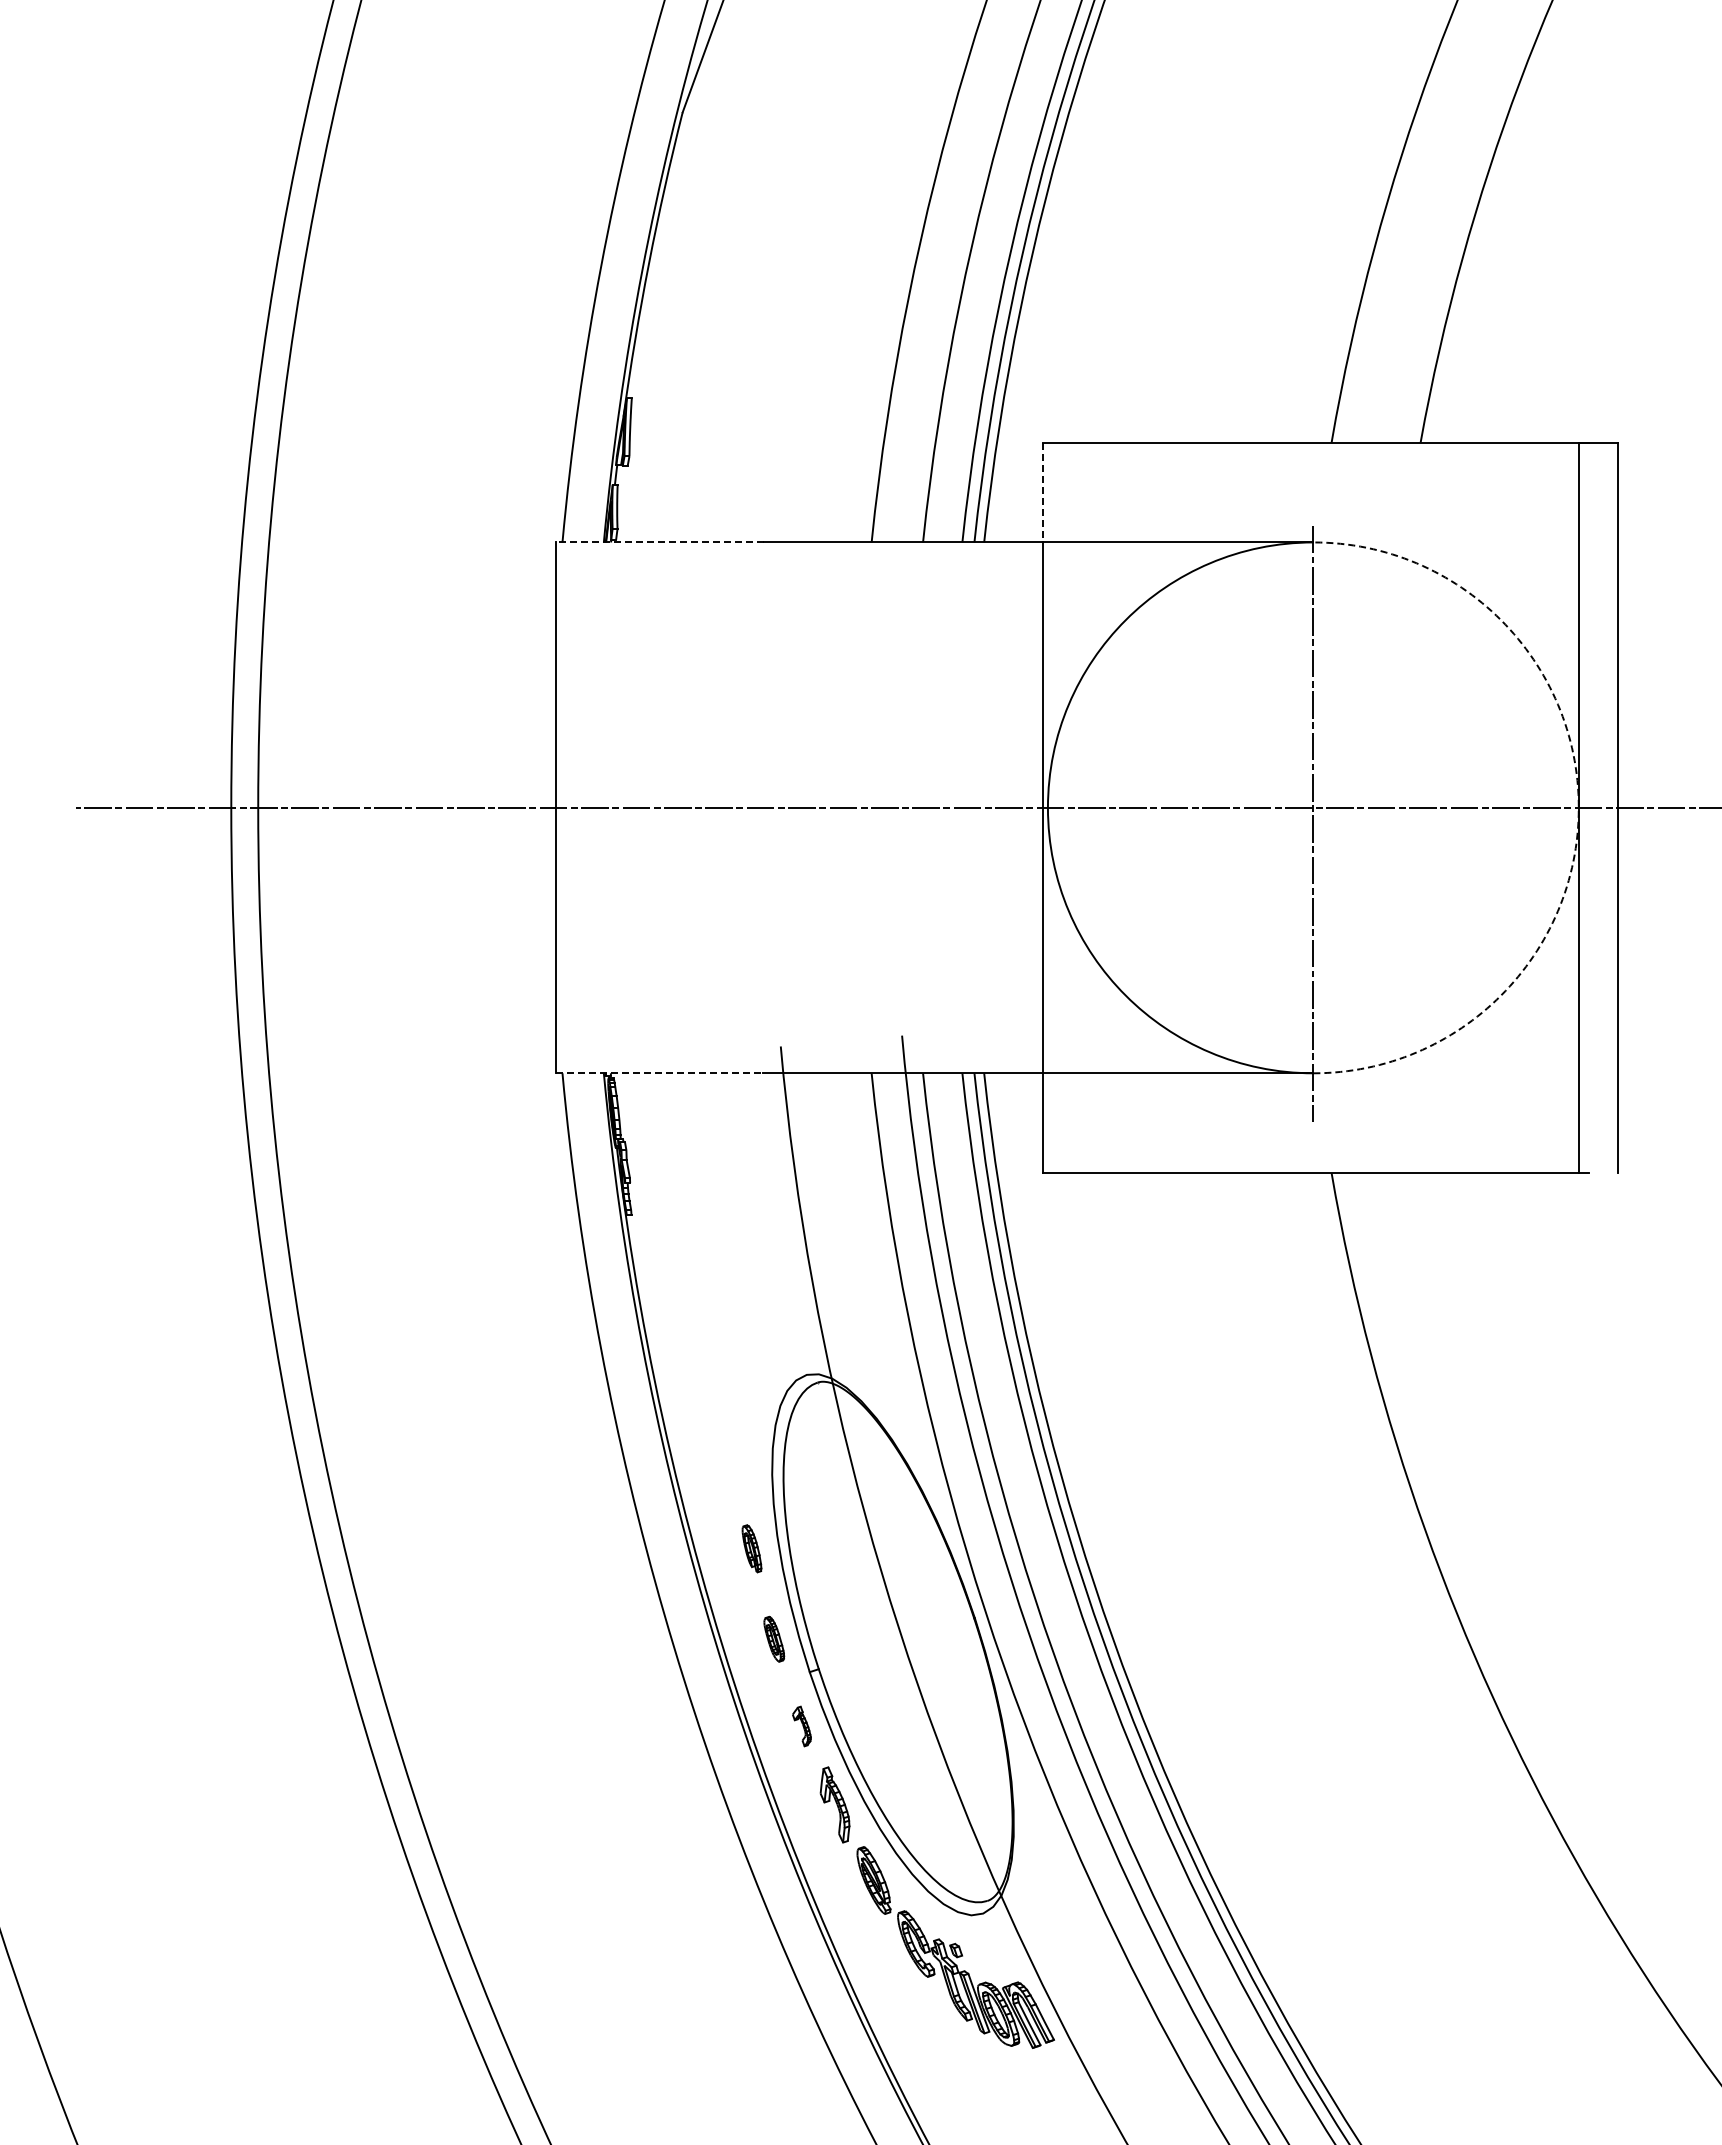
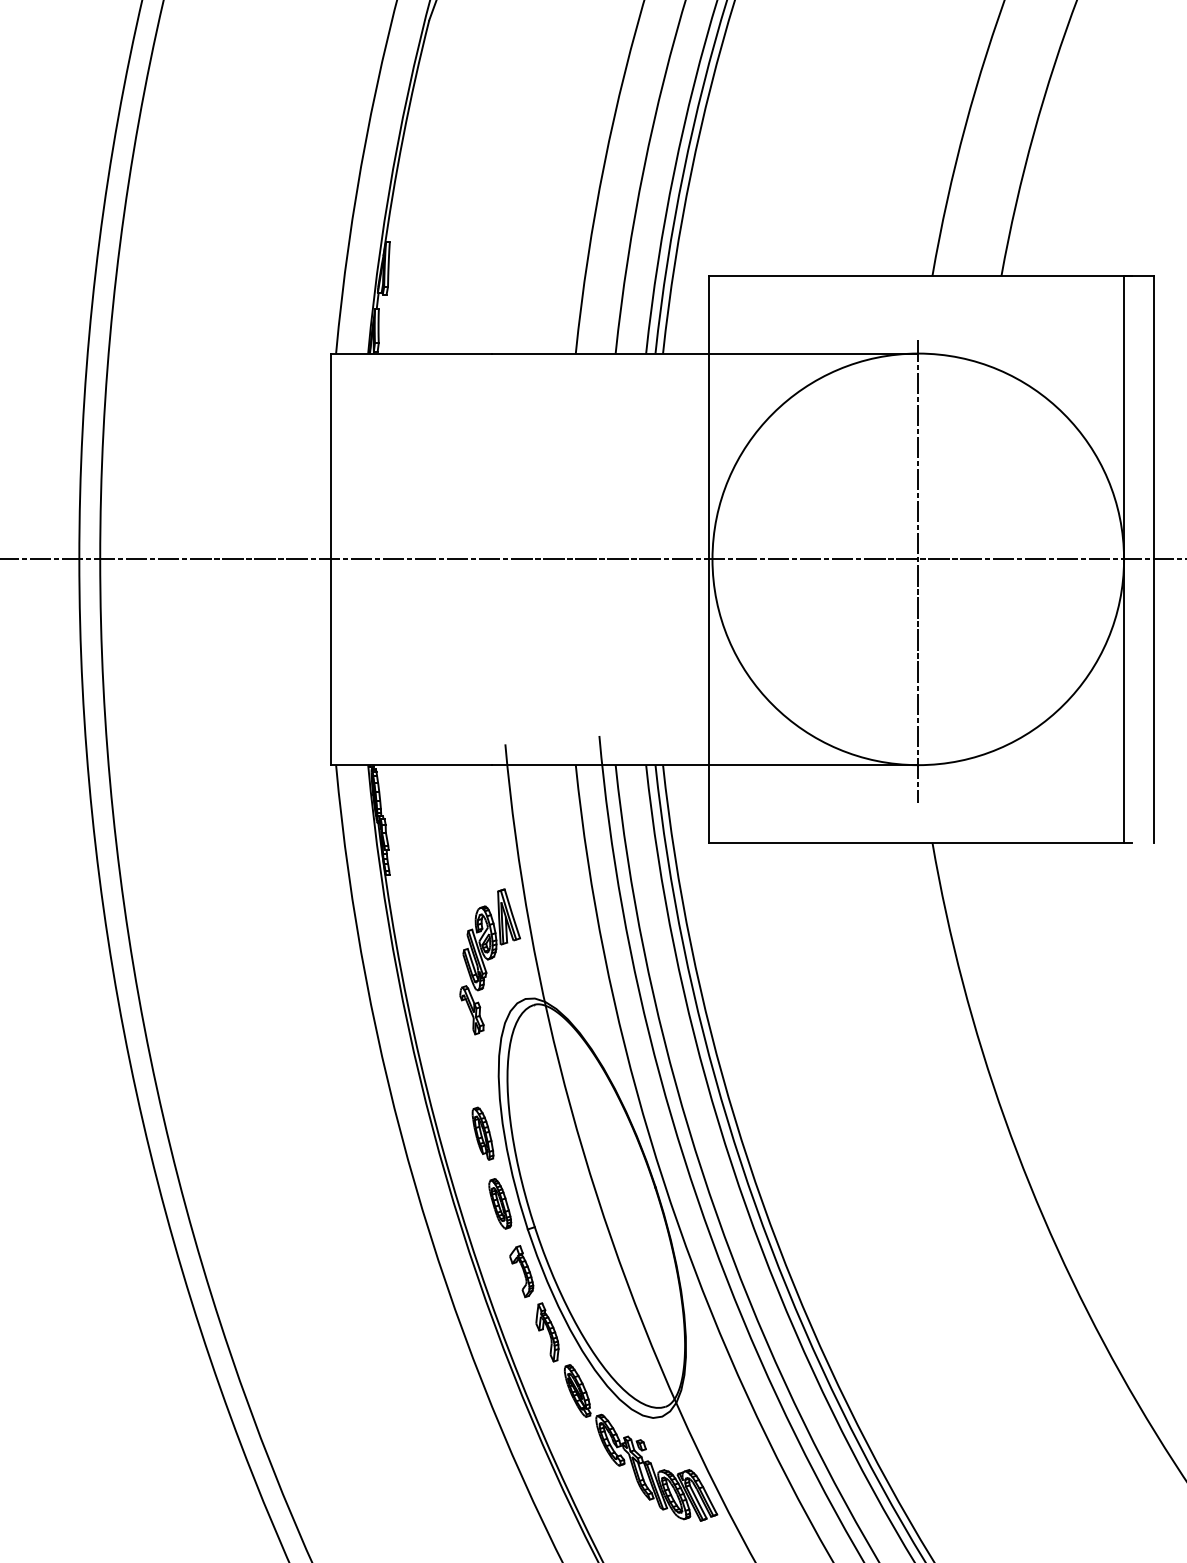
line: (1043, 492) -> (709, 314), dashed -> solid
line: (659, 542) -> (411, 353), dashed -> solid
arc: (1578, 807) -> (1123, 559), dashed -> solid
line: (659, 1073) -> (411, 765), dashed -> solid
part: (760, 1326) -> (489, 961), added
part: (751, 1548) -> (482, 1133), size x1.43
part: (774, 1639) -> (500, 1204), size x1.43
part: (801, 1726) -> (521, 1271), size x1.67

